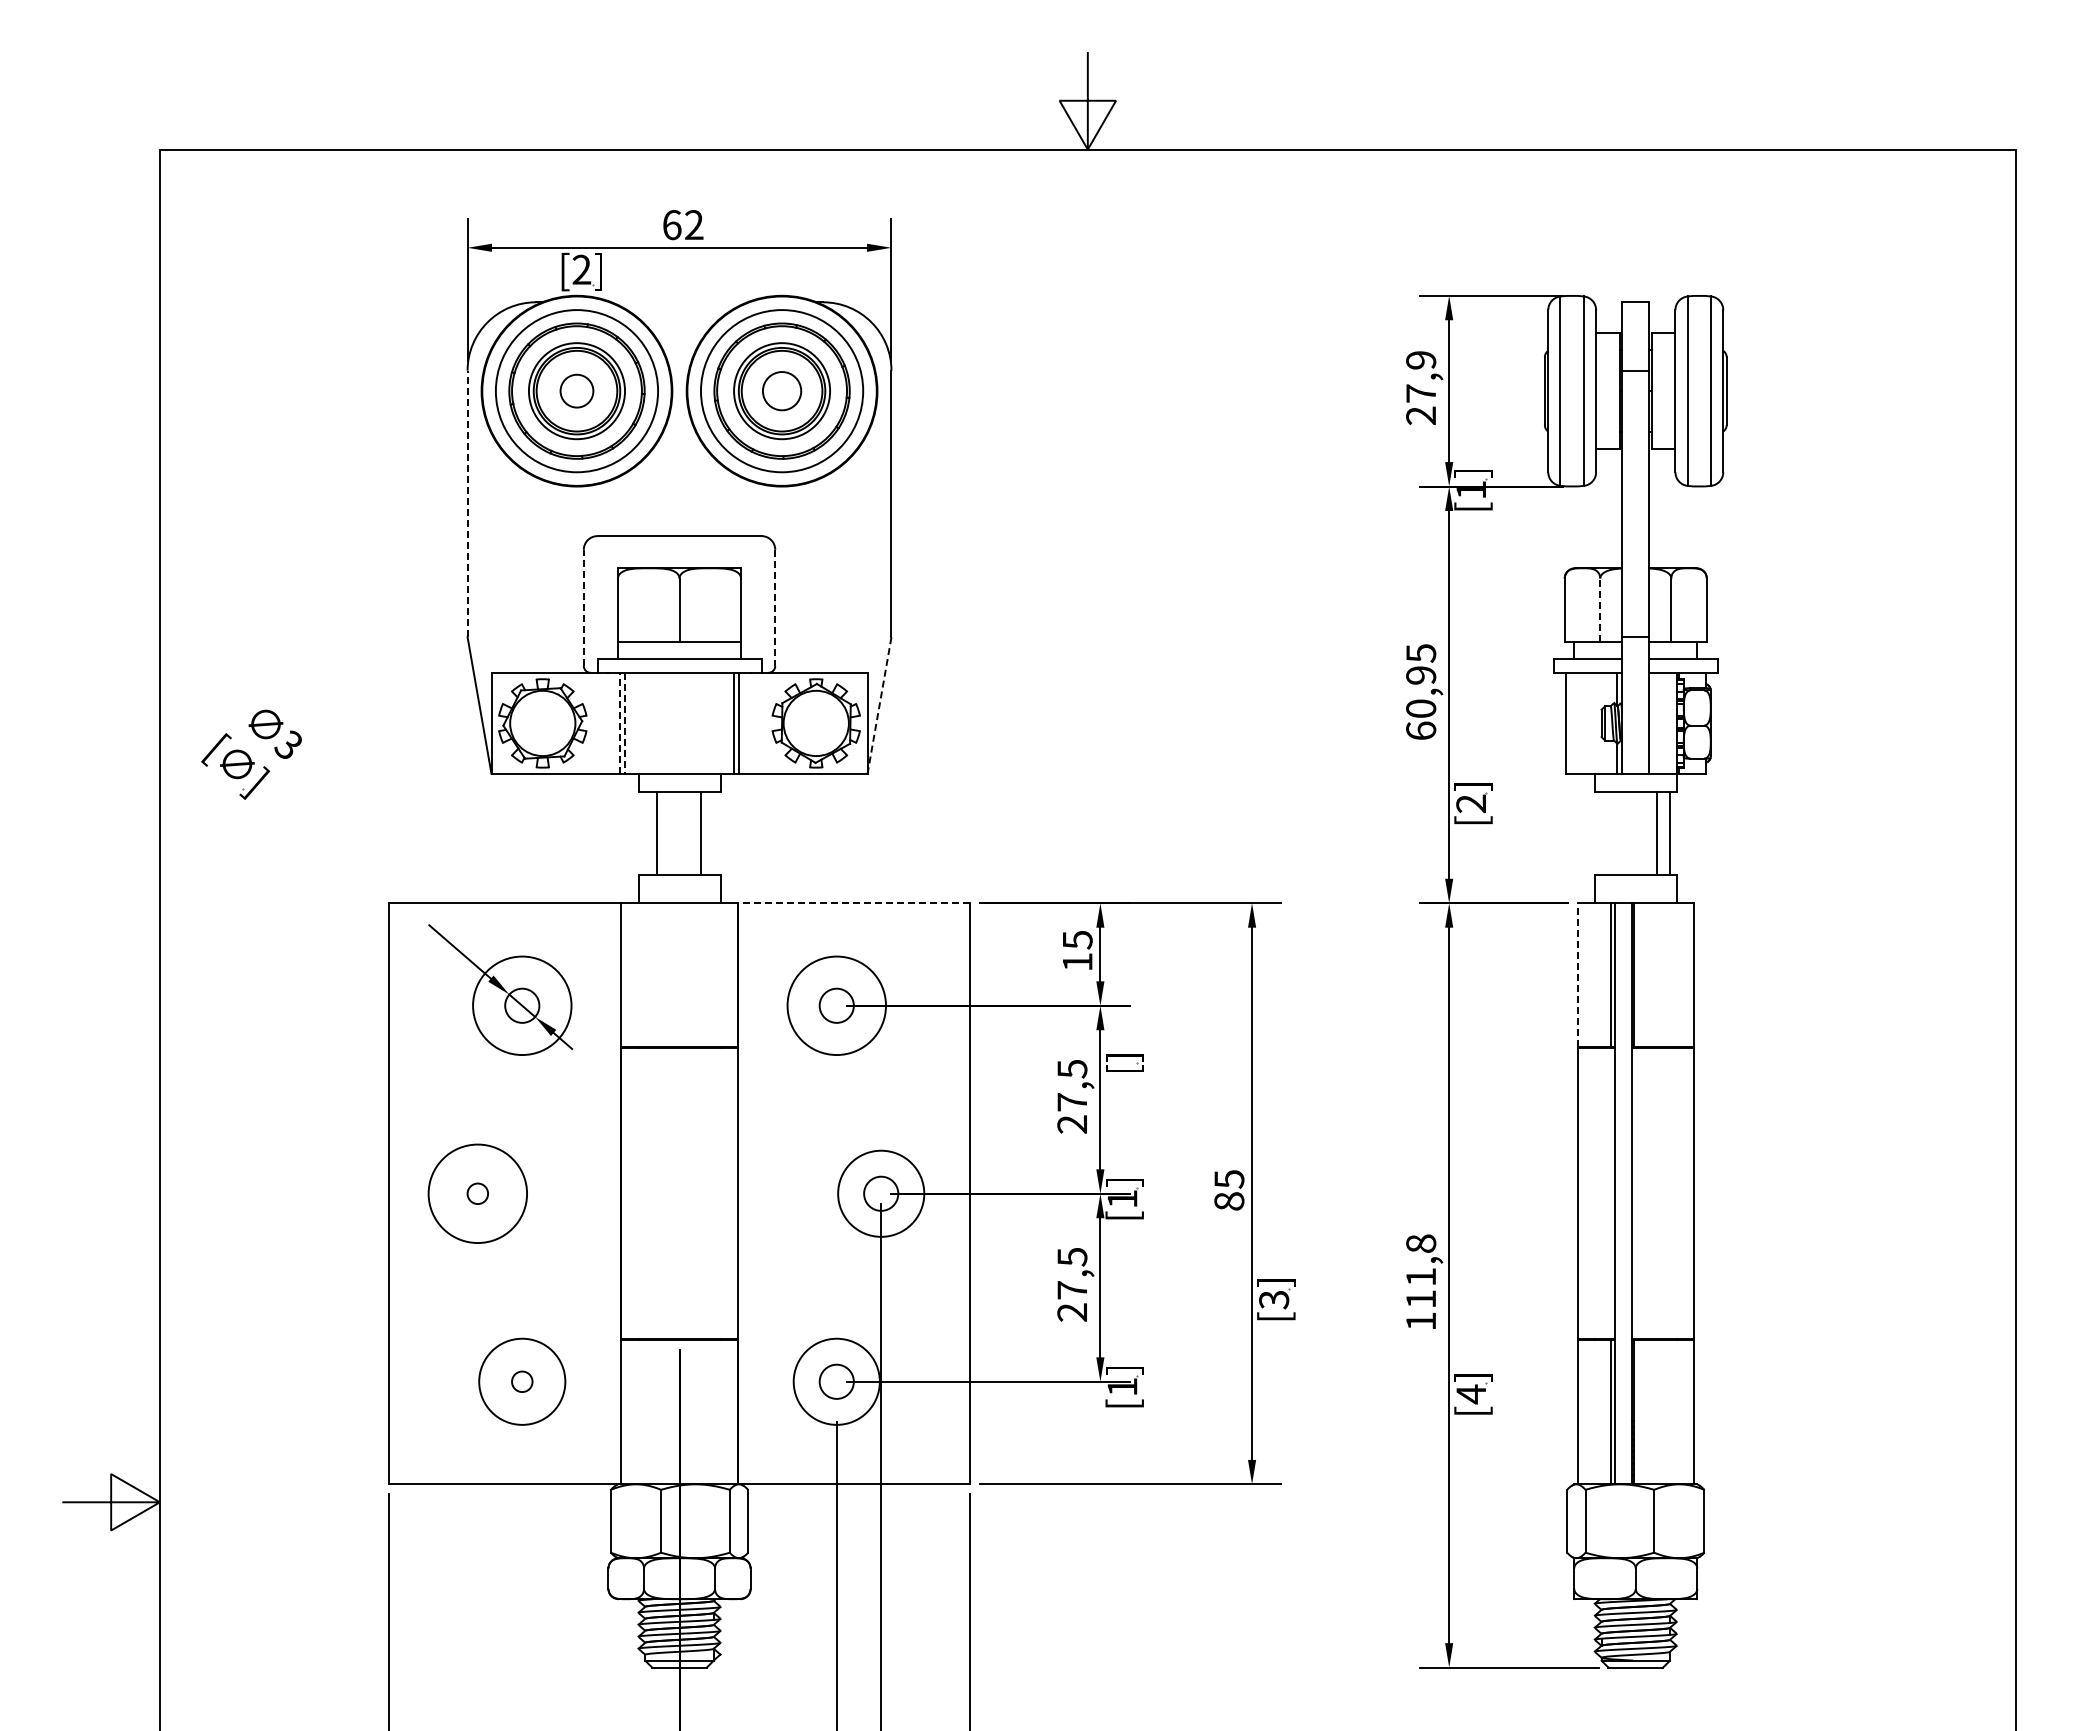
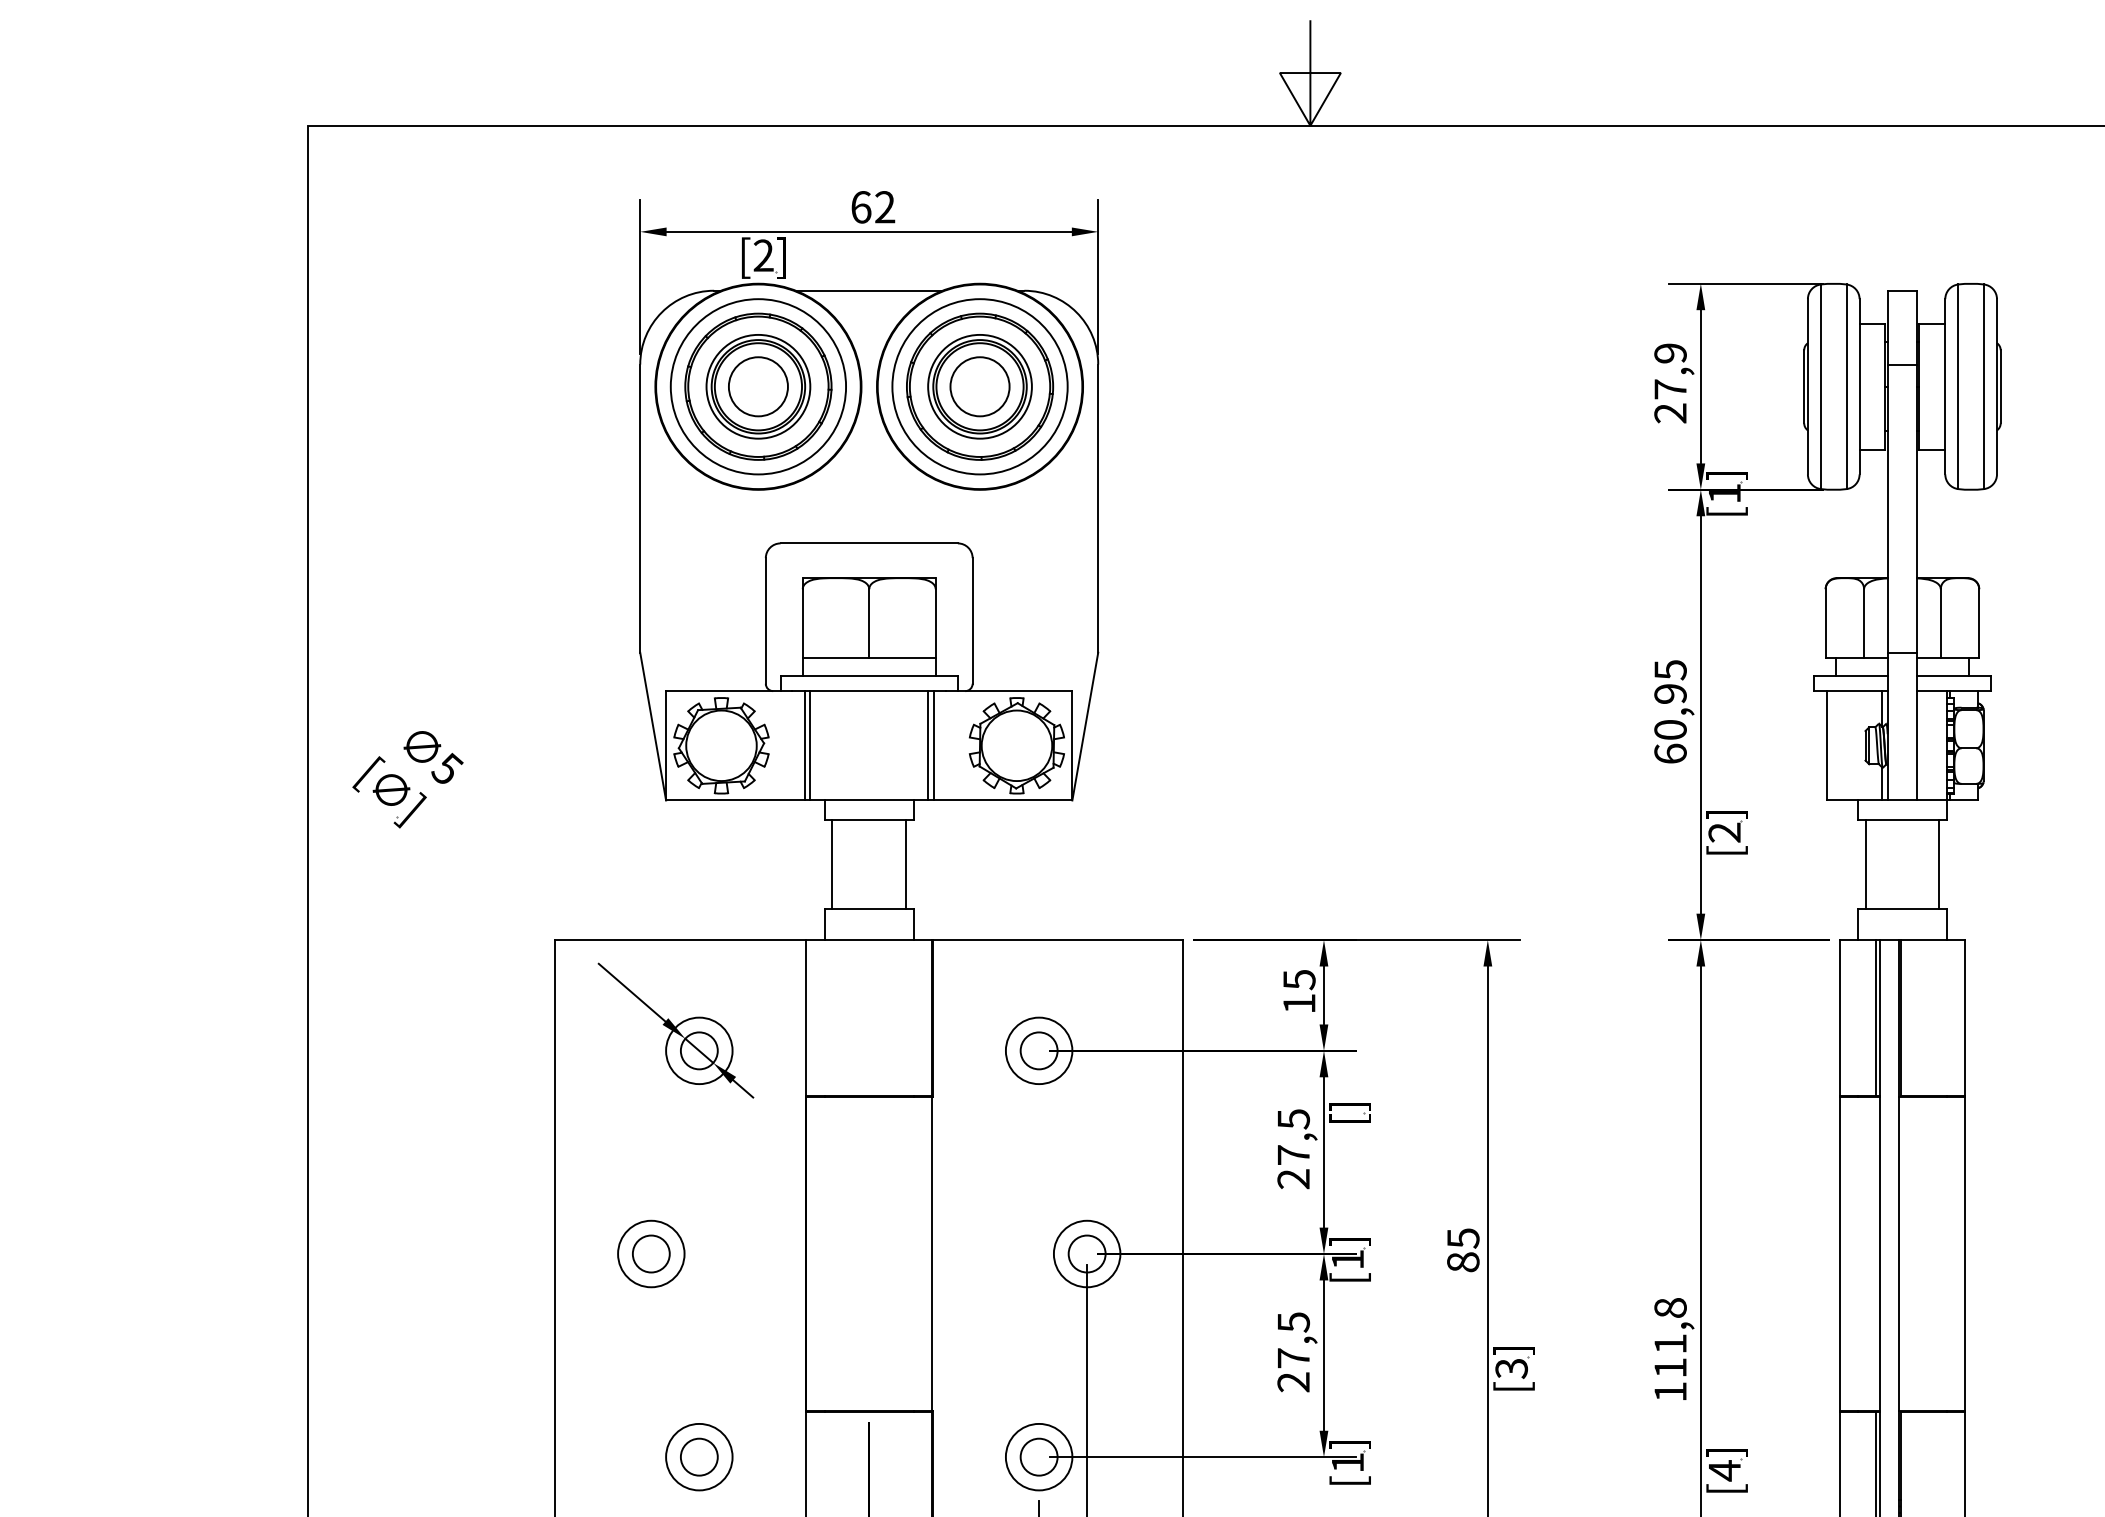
line: (679, 302) -> (869, 290), added
circle: (576, 390) -> (757, 386), size x1.67
circle: (781, 390) -> (979, 386), size x1.43
line: (467, 503) -> (640, 508), dashed -> solid
line: (583, 607) -> (765, 620), dashed -> solid
line: (775, 608) -> (972, 621), dashed -> solid
line: (1600, 610) -> (1864, 623), dashed -> solid
line: (879, 706) -> (1085, 727), dashed -> solid
line: (619, 723) -> (804, 745), dashed -> solid
line: (625, 723) -> (810, 745), dashed -> solid
text: (289, 744) -> (447, 768), 3 -> 5
line: (656, 833) -> (905, 864), moved
line: (701, 833) -> (832, 864), moved
line: (1656, 833) -> (1865, 864), moved
line: (854, 903) -> (1058, 940), dashed -> solid
line: (1577, 974) -> (1839, 1017), dashed -> solid
circle: (522, 1005) -> (699, 1050), size x0.62
circle: (836, 1005) -> (1038, 1050), size x0.62
circle: (477, 1193) -> (650, 1253), size x0.62
circle: (477, 1193) -> (650, 1253), size x1.67
circle: (880, 1193) -> (1086, 1253), size x0.71
circle: (522, 1381) -> (699, 1456), size x0.71
circle: (522, 1381) -> (699, 1456), size x1.67
circle: (836, 1381) -> (1038, 1456), size x0.71

